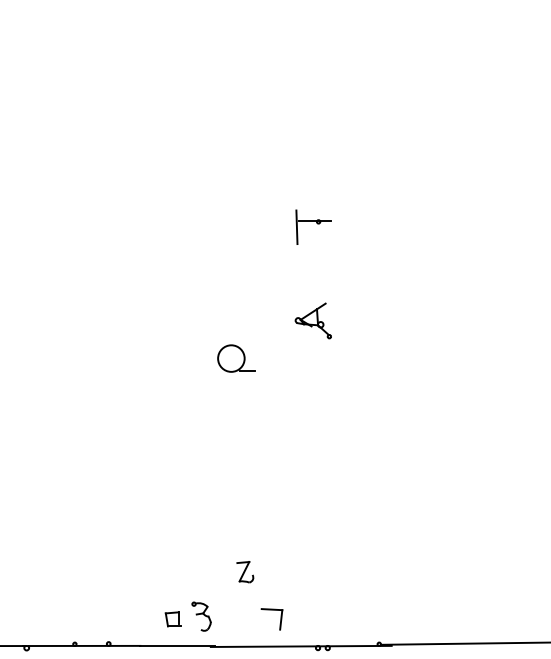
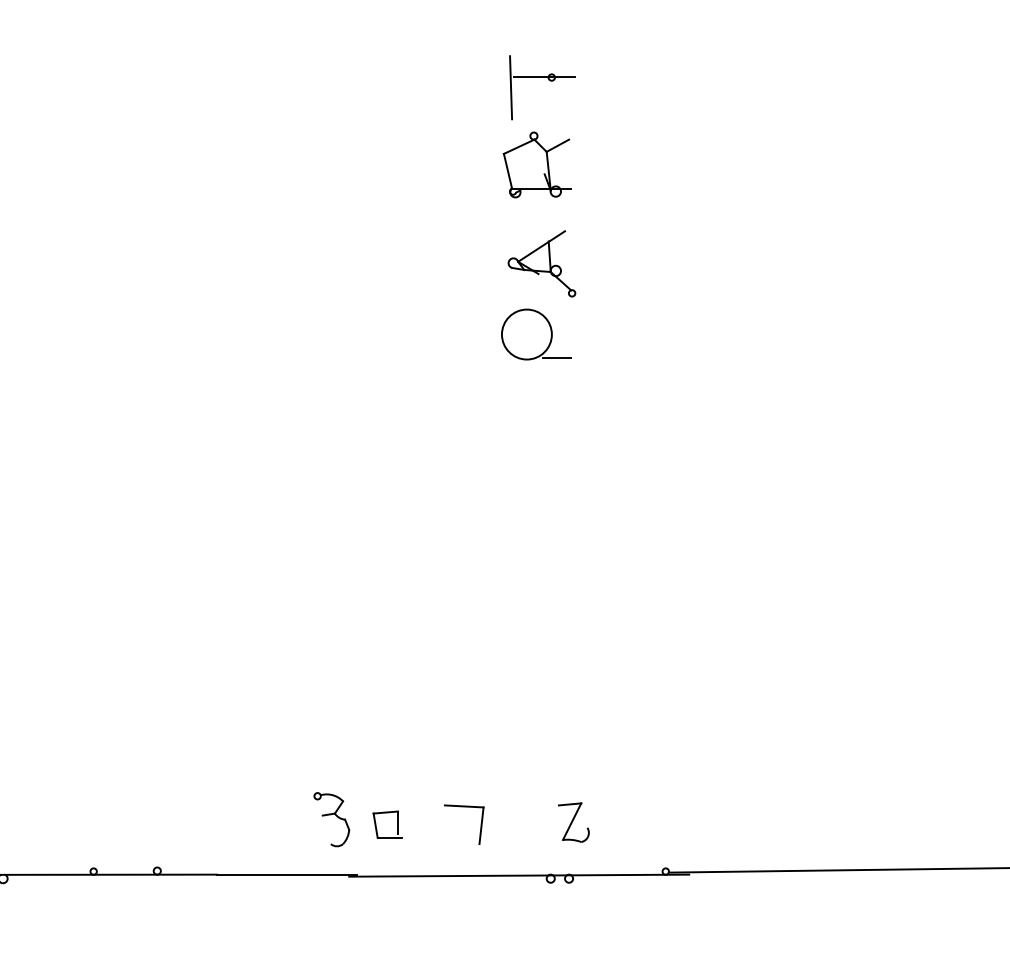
part: (310, 268) -> (536, 165), added
part: (236, 358) -> (536, 334), moved
part: (245, 572) -> (574, 823), moved
part: (172, 619) -> (386, 825), moved

